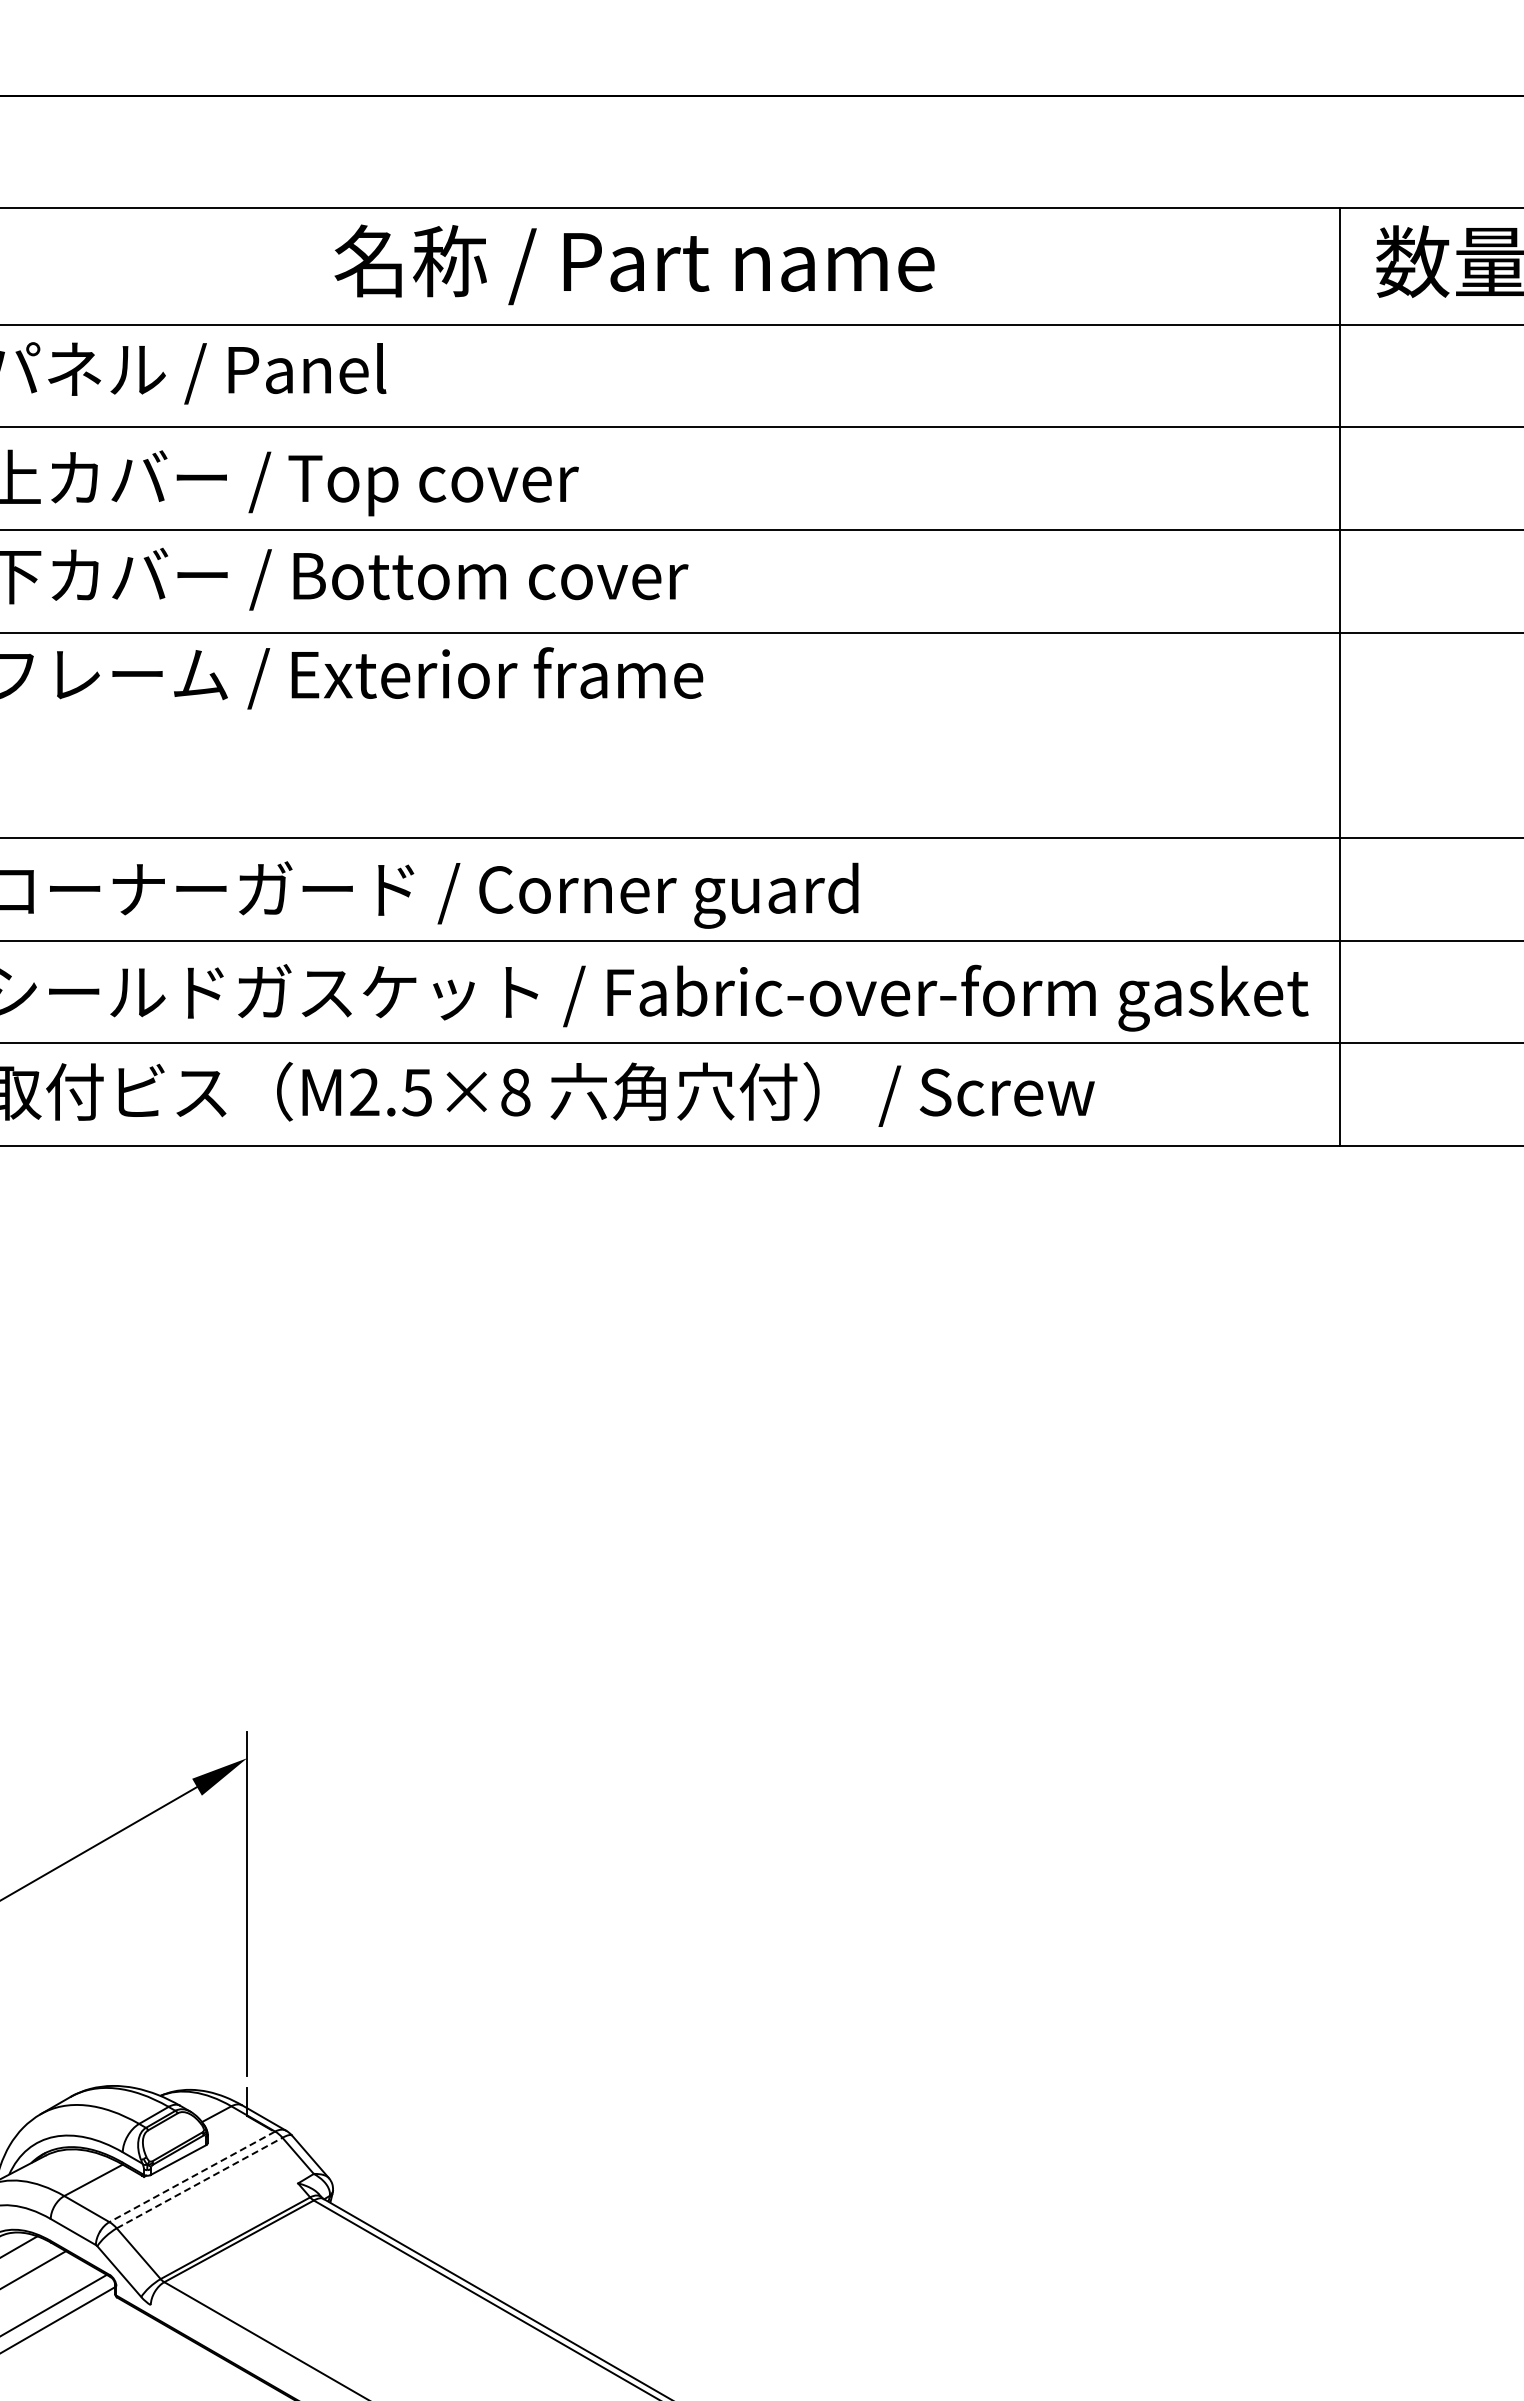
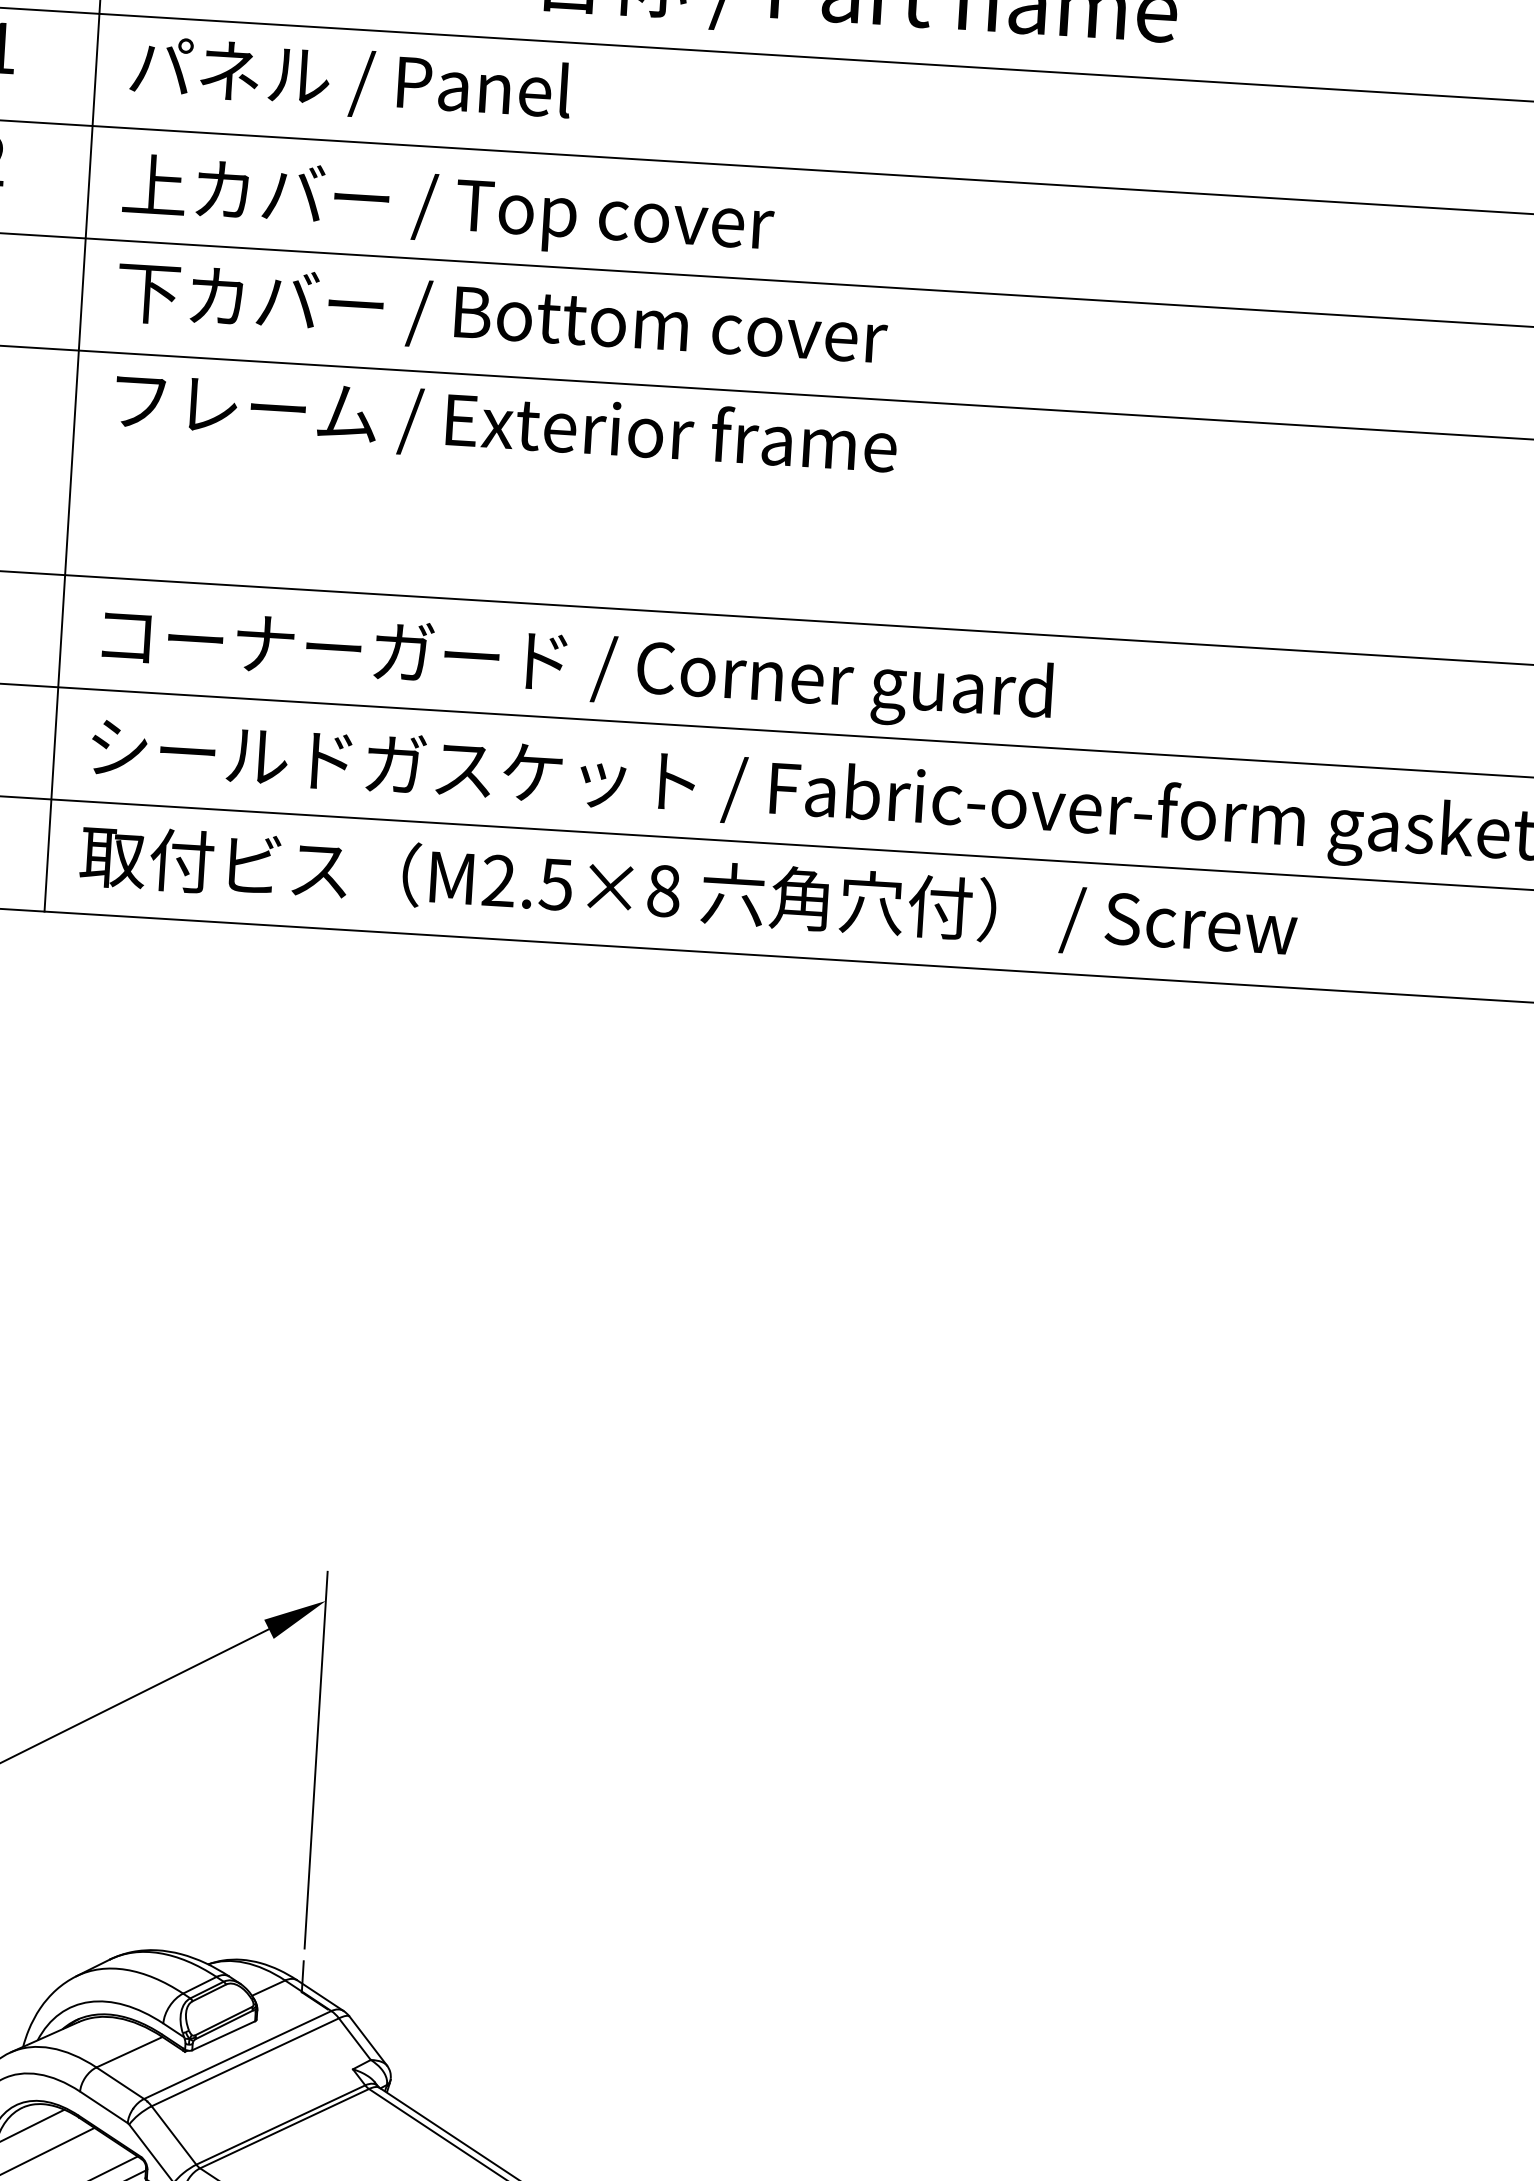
line: (191, 2177) -> (236, 2055), dashed -> solid
line: (200, 2182) -> (246, 2061), dashed -> solid

